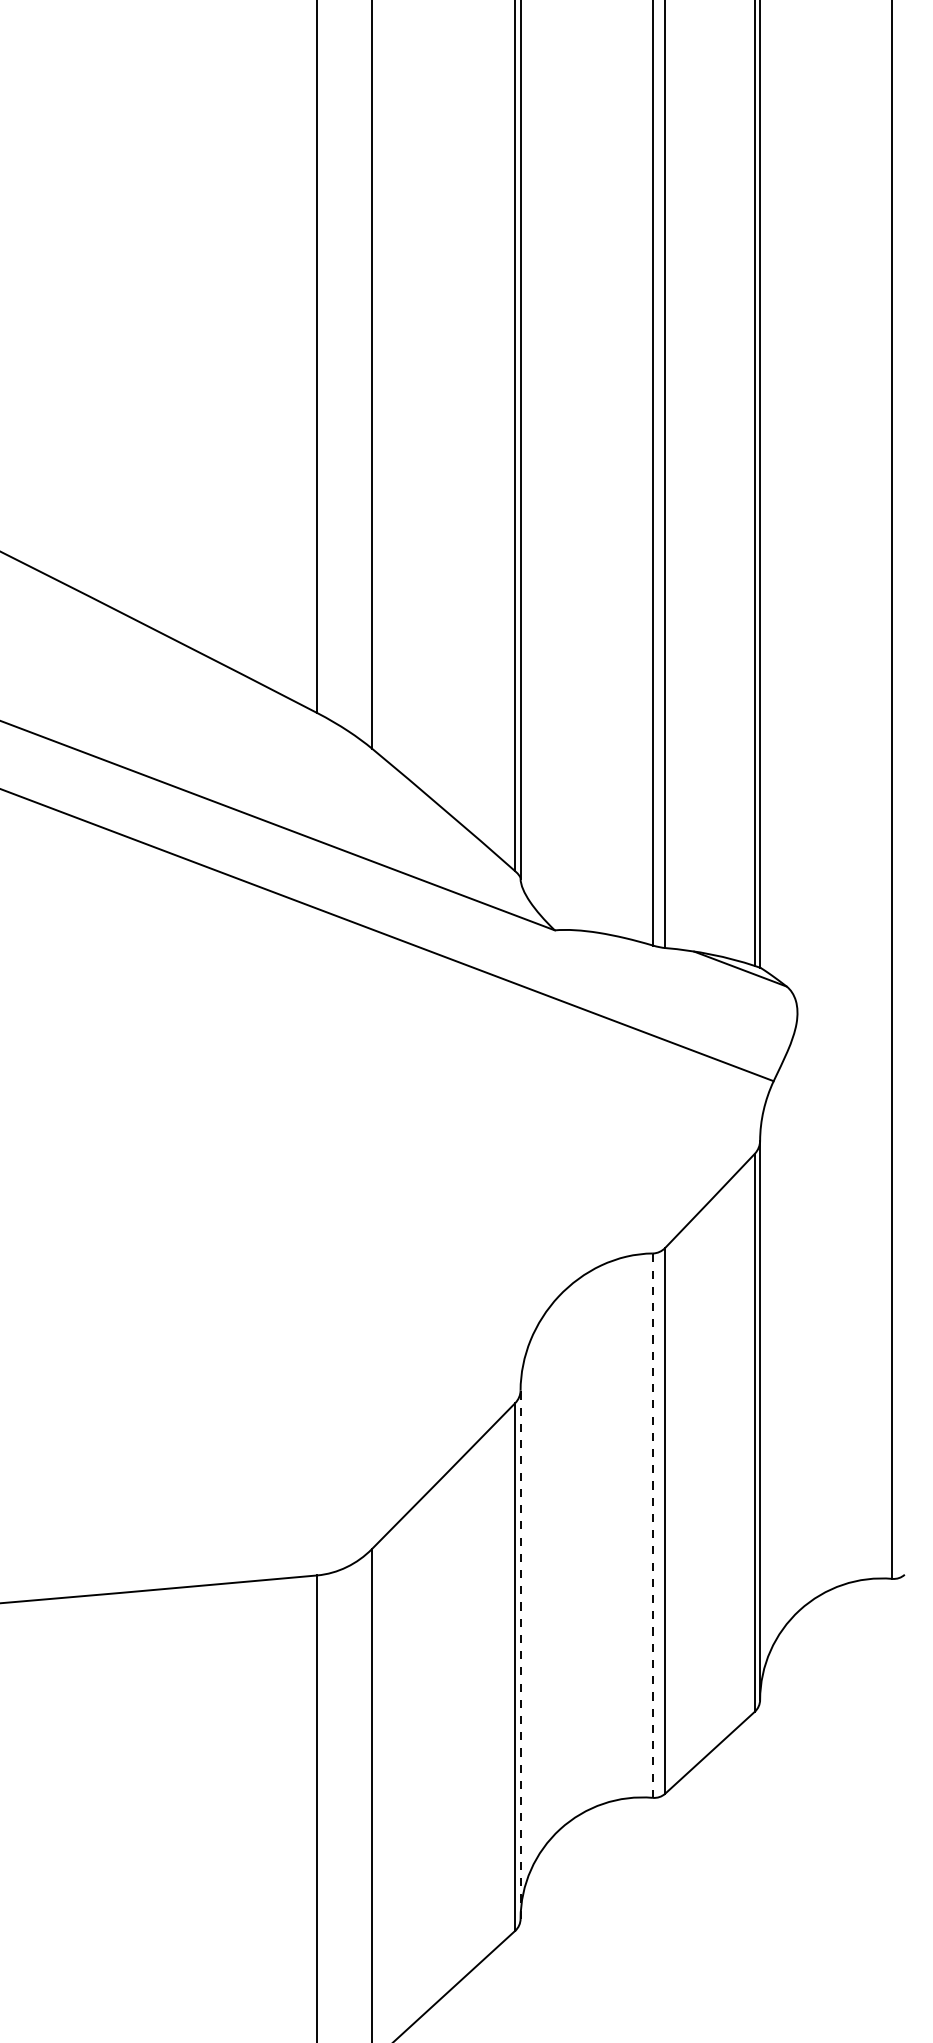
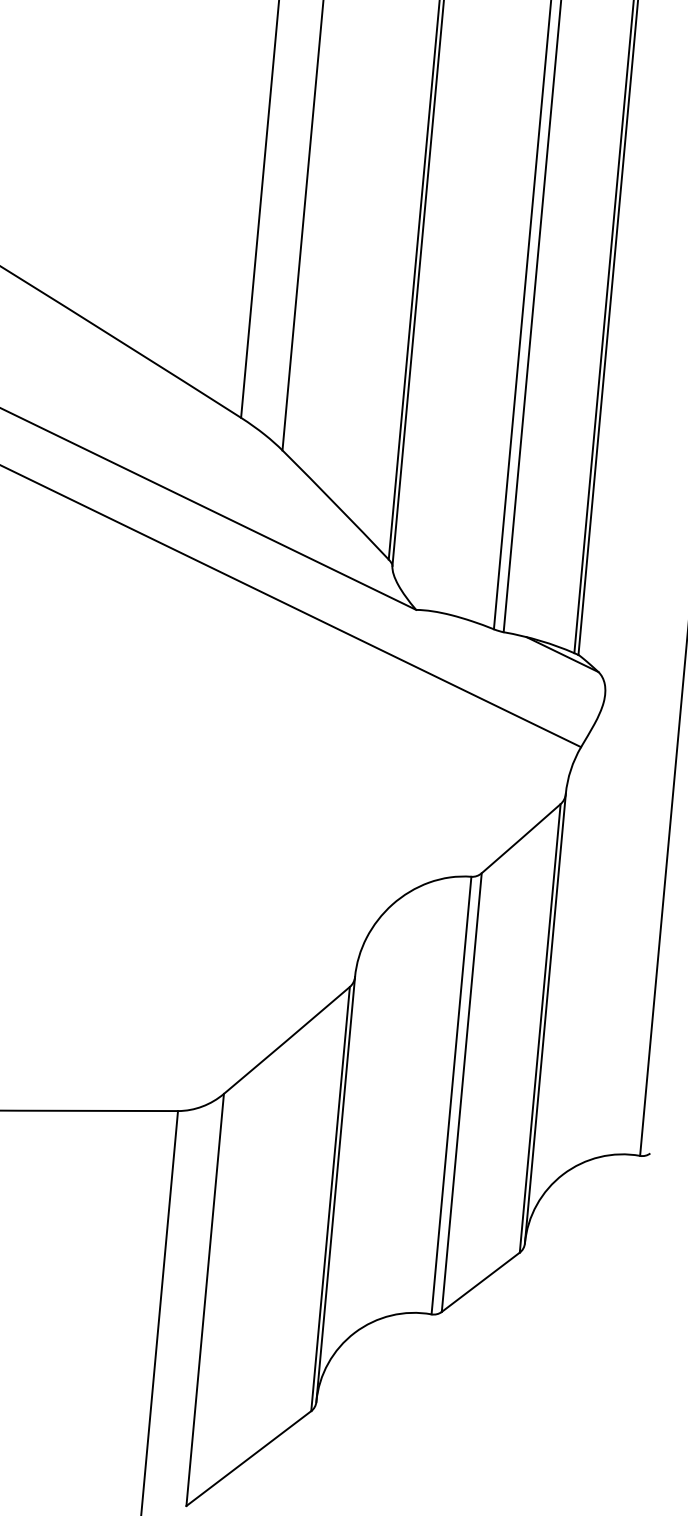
line: (652, 1525) -> (451, 1095), dashed -> solid
line: (520, 1654) -> (335, 1189), dashed -> solid

